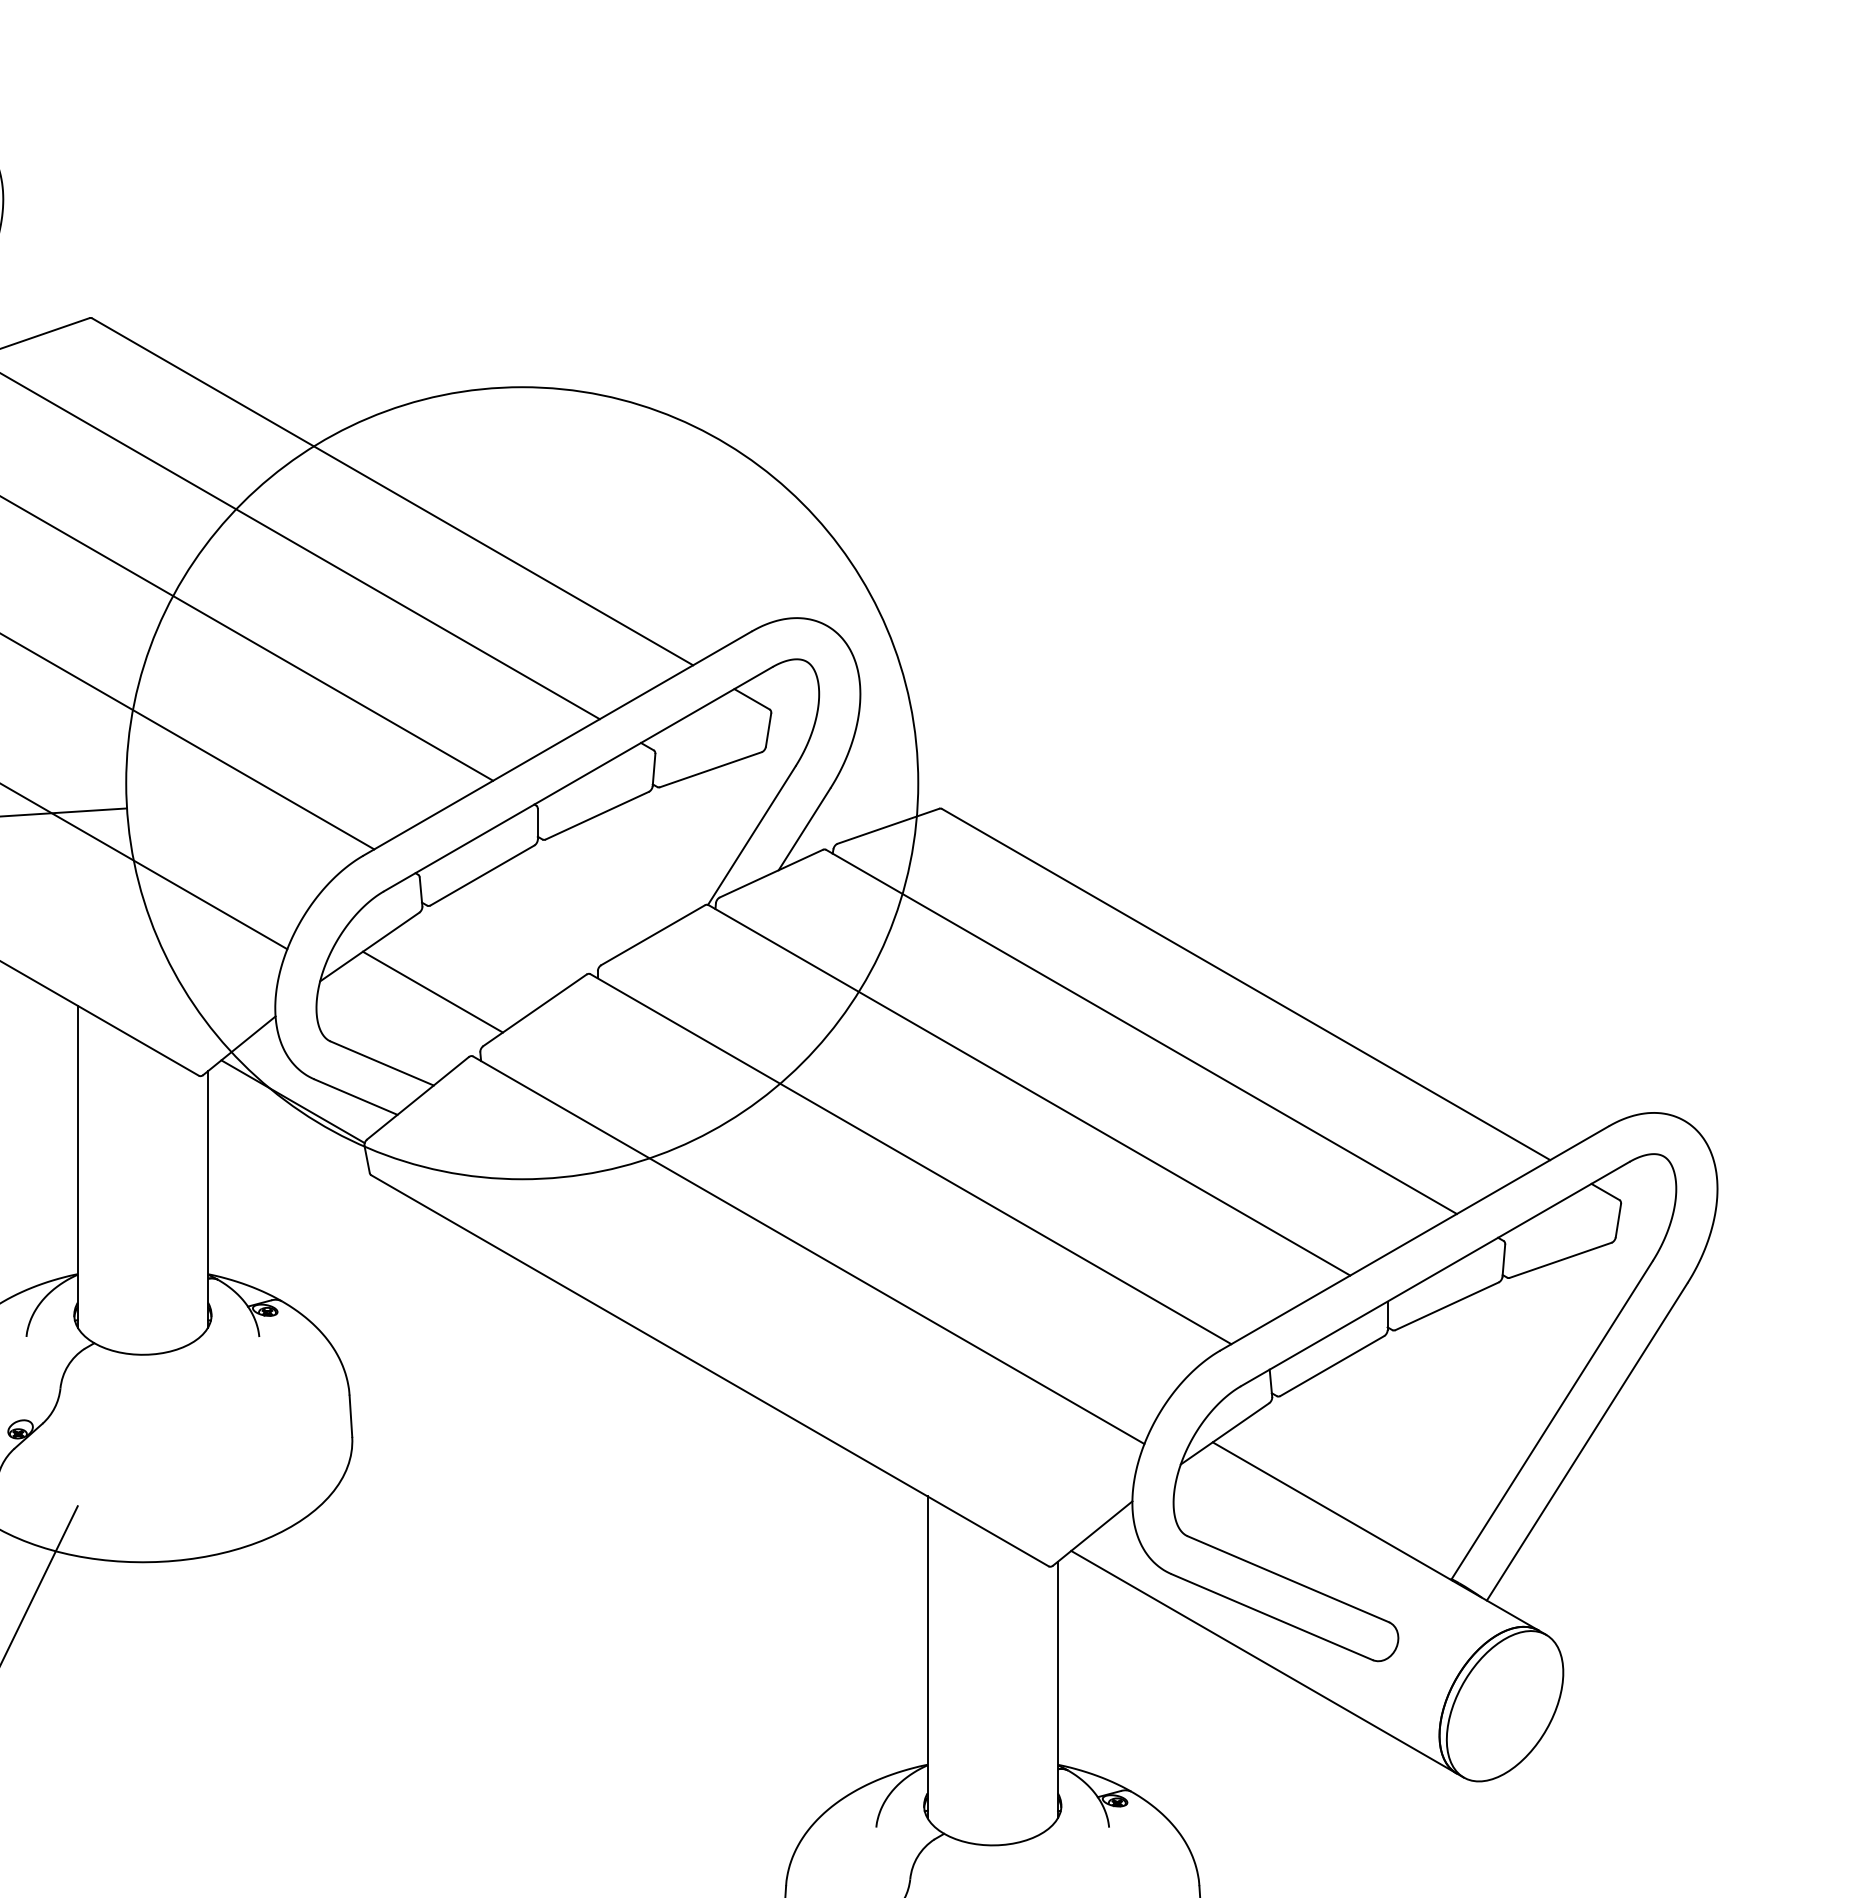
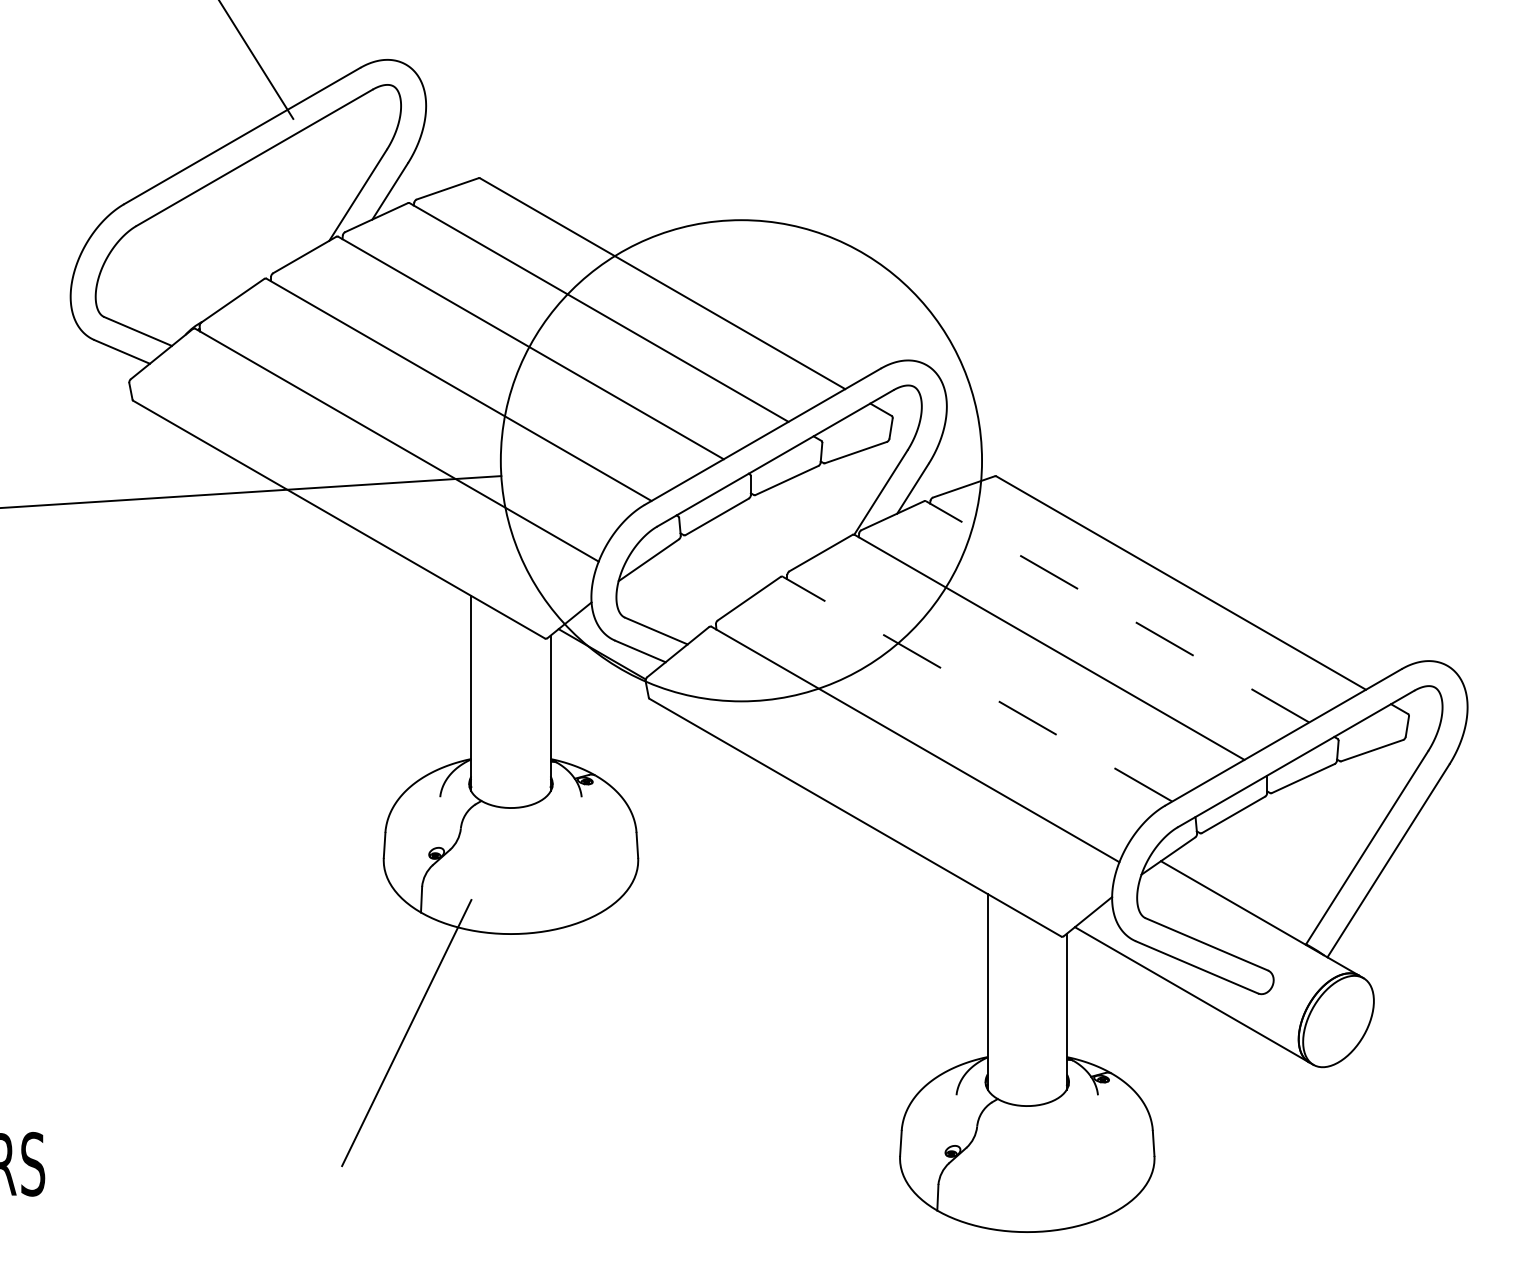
line: (431, 991) -> (686, 587), removed
line: (1141, 1031) -> (1117, 611), solid -> dashed
line: (910, 1159) -> (977, 689), solid -> dashed

